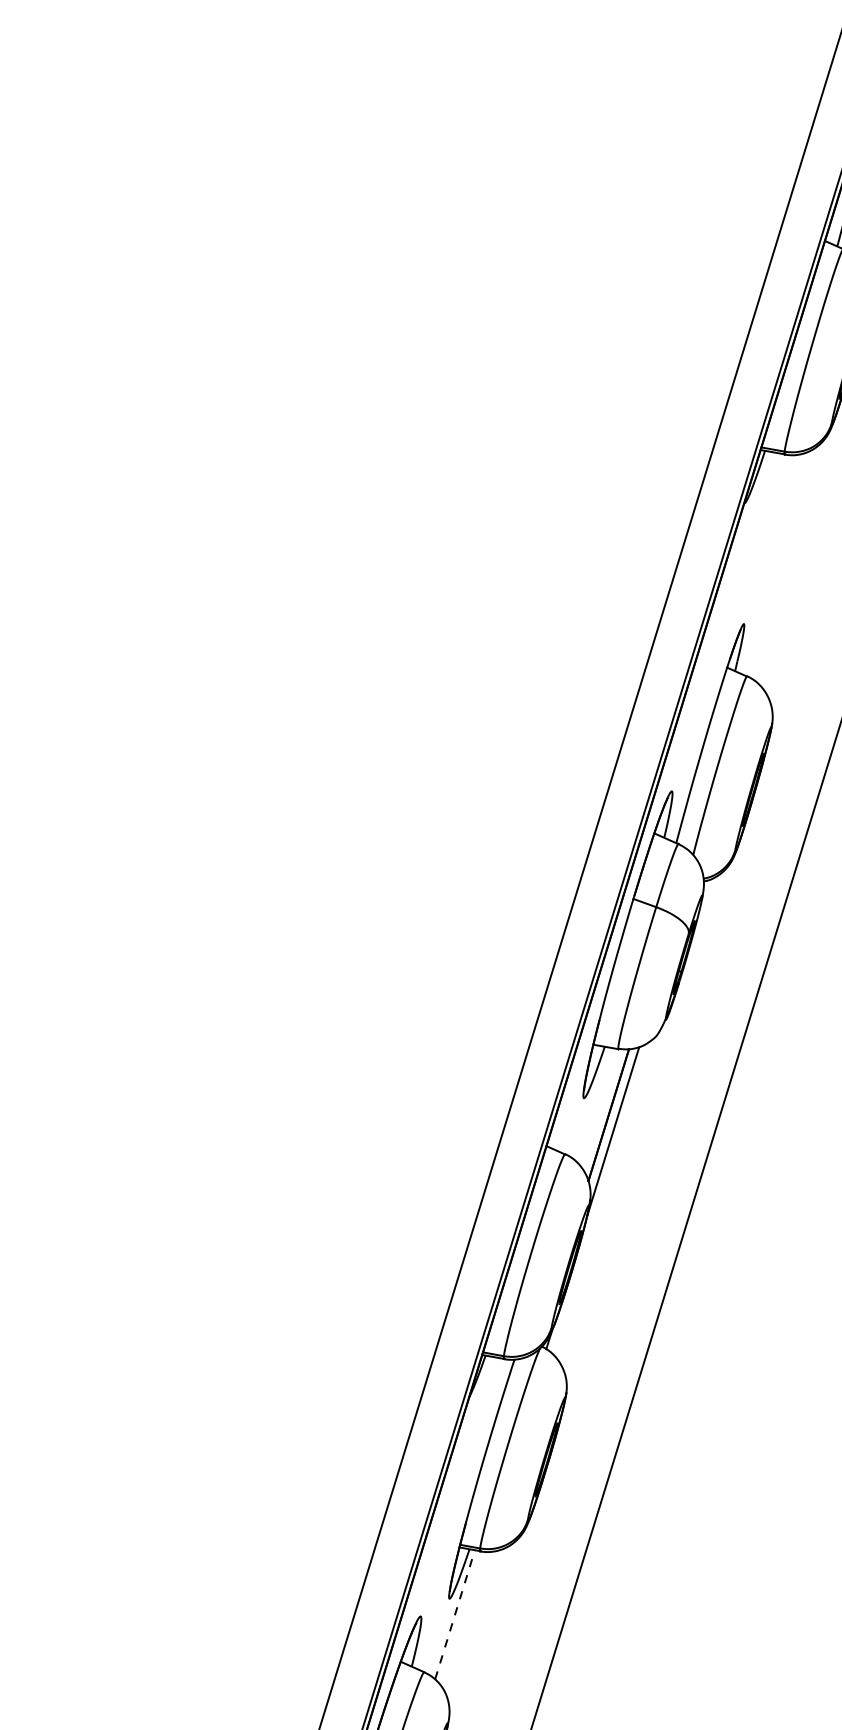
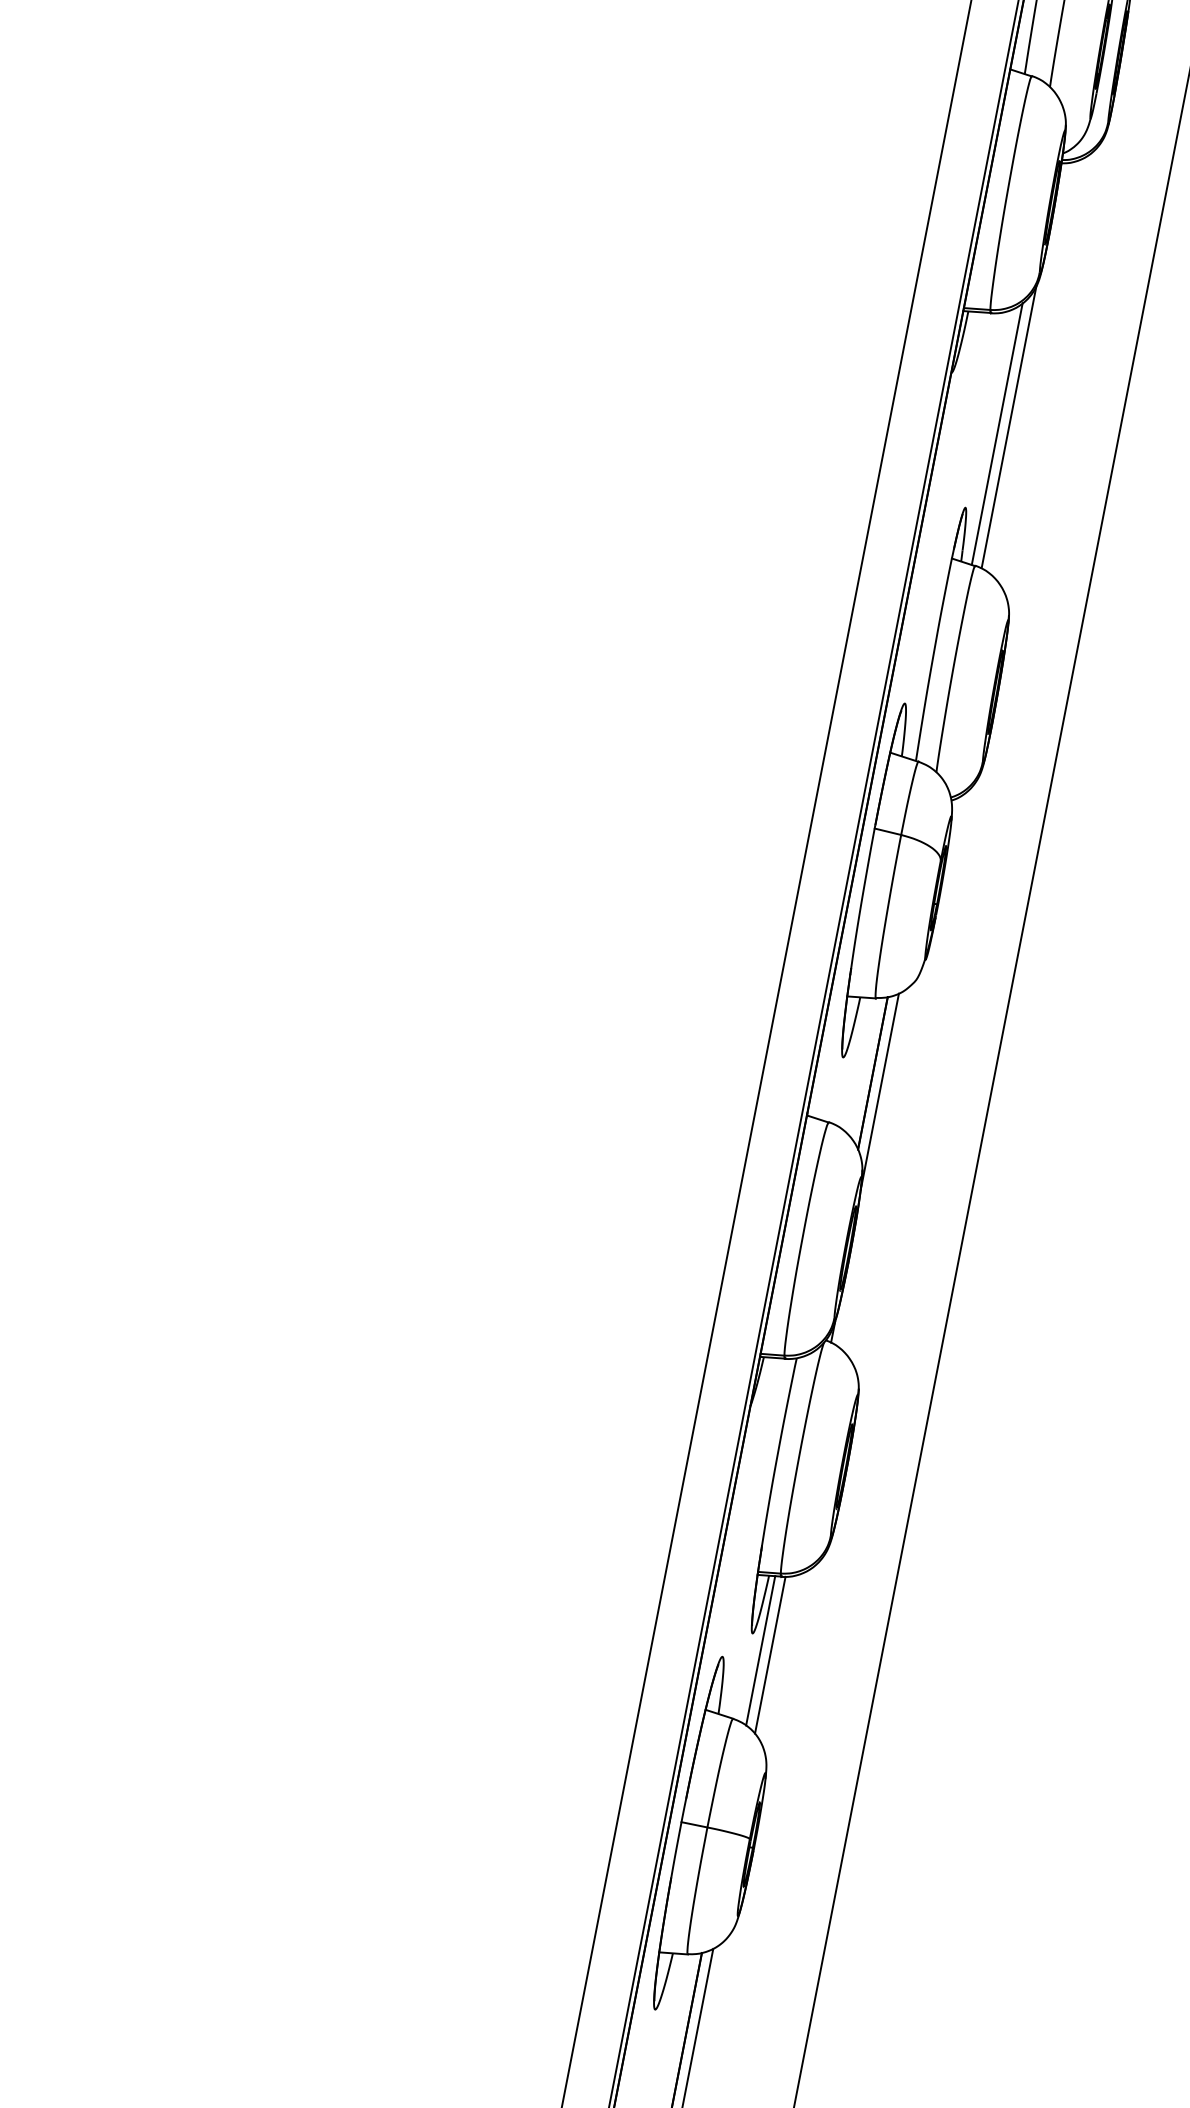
line: (789, 557) -> (1008, 427), added
line: (778, 561) -> (996, 433), added
line: (454, 1614) -> (760, 1650), dashed -> solid
line: (463, 1618) -> (770, 1654), added

